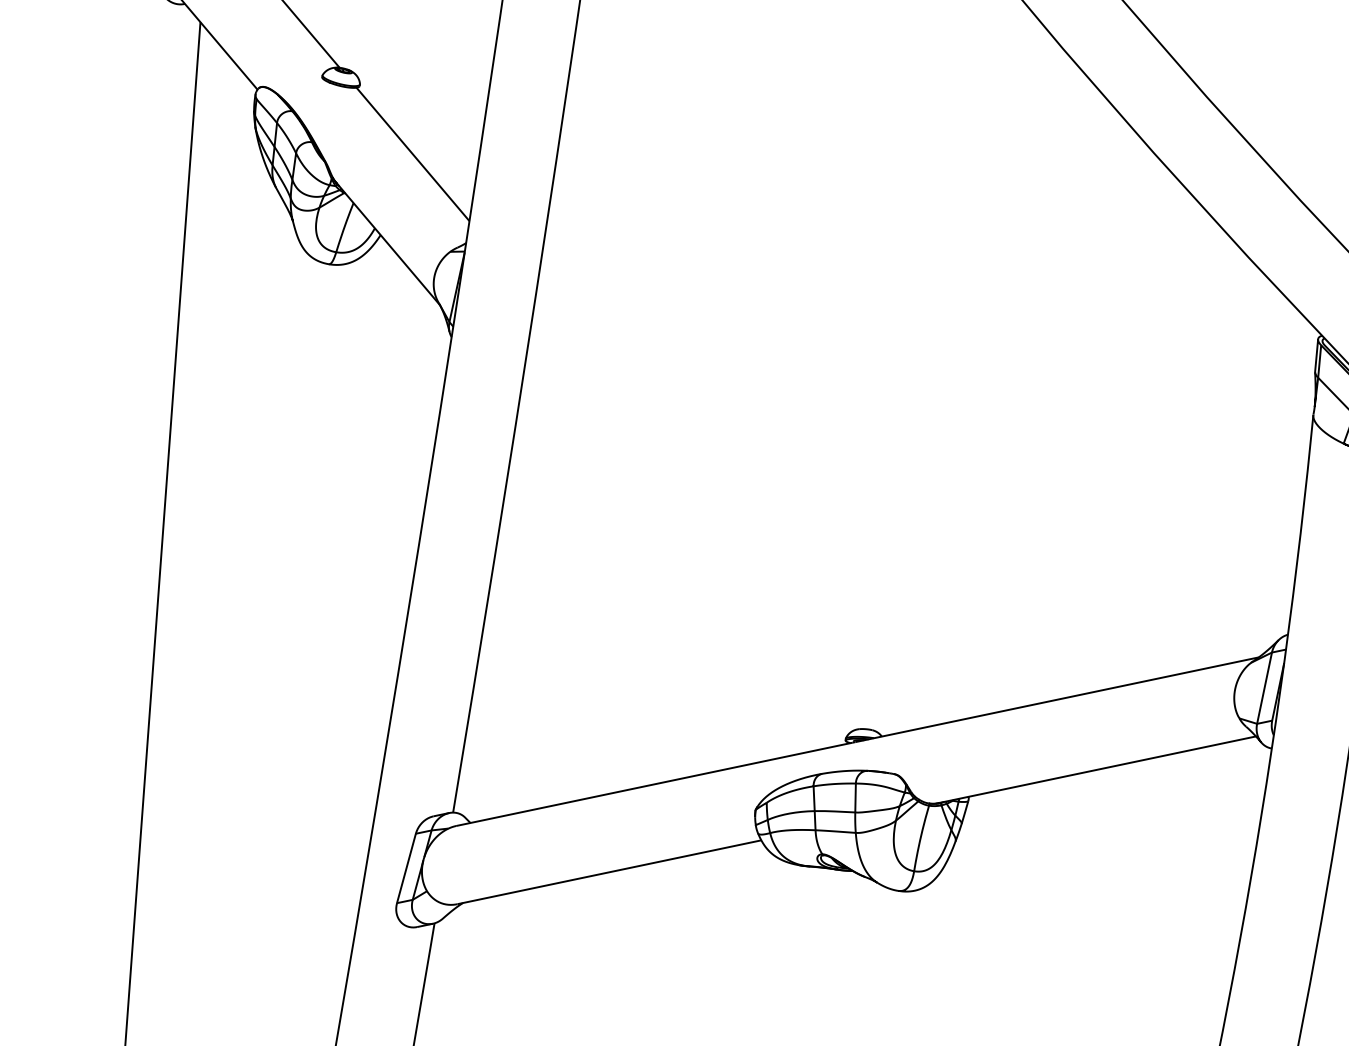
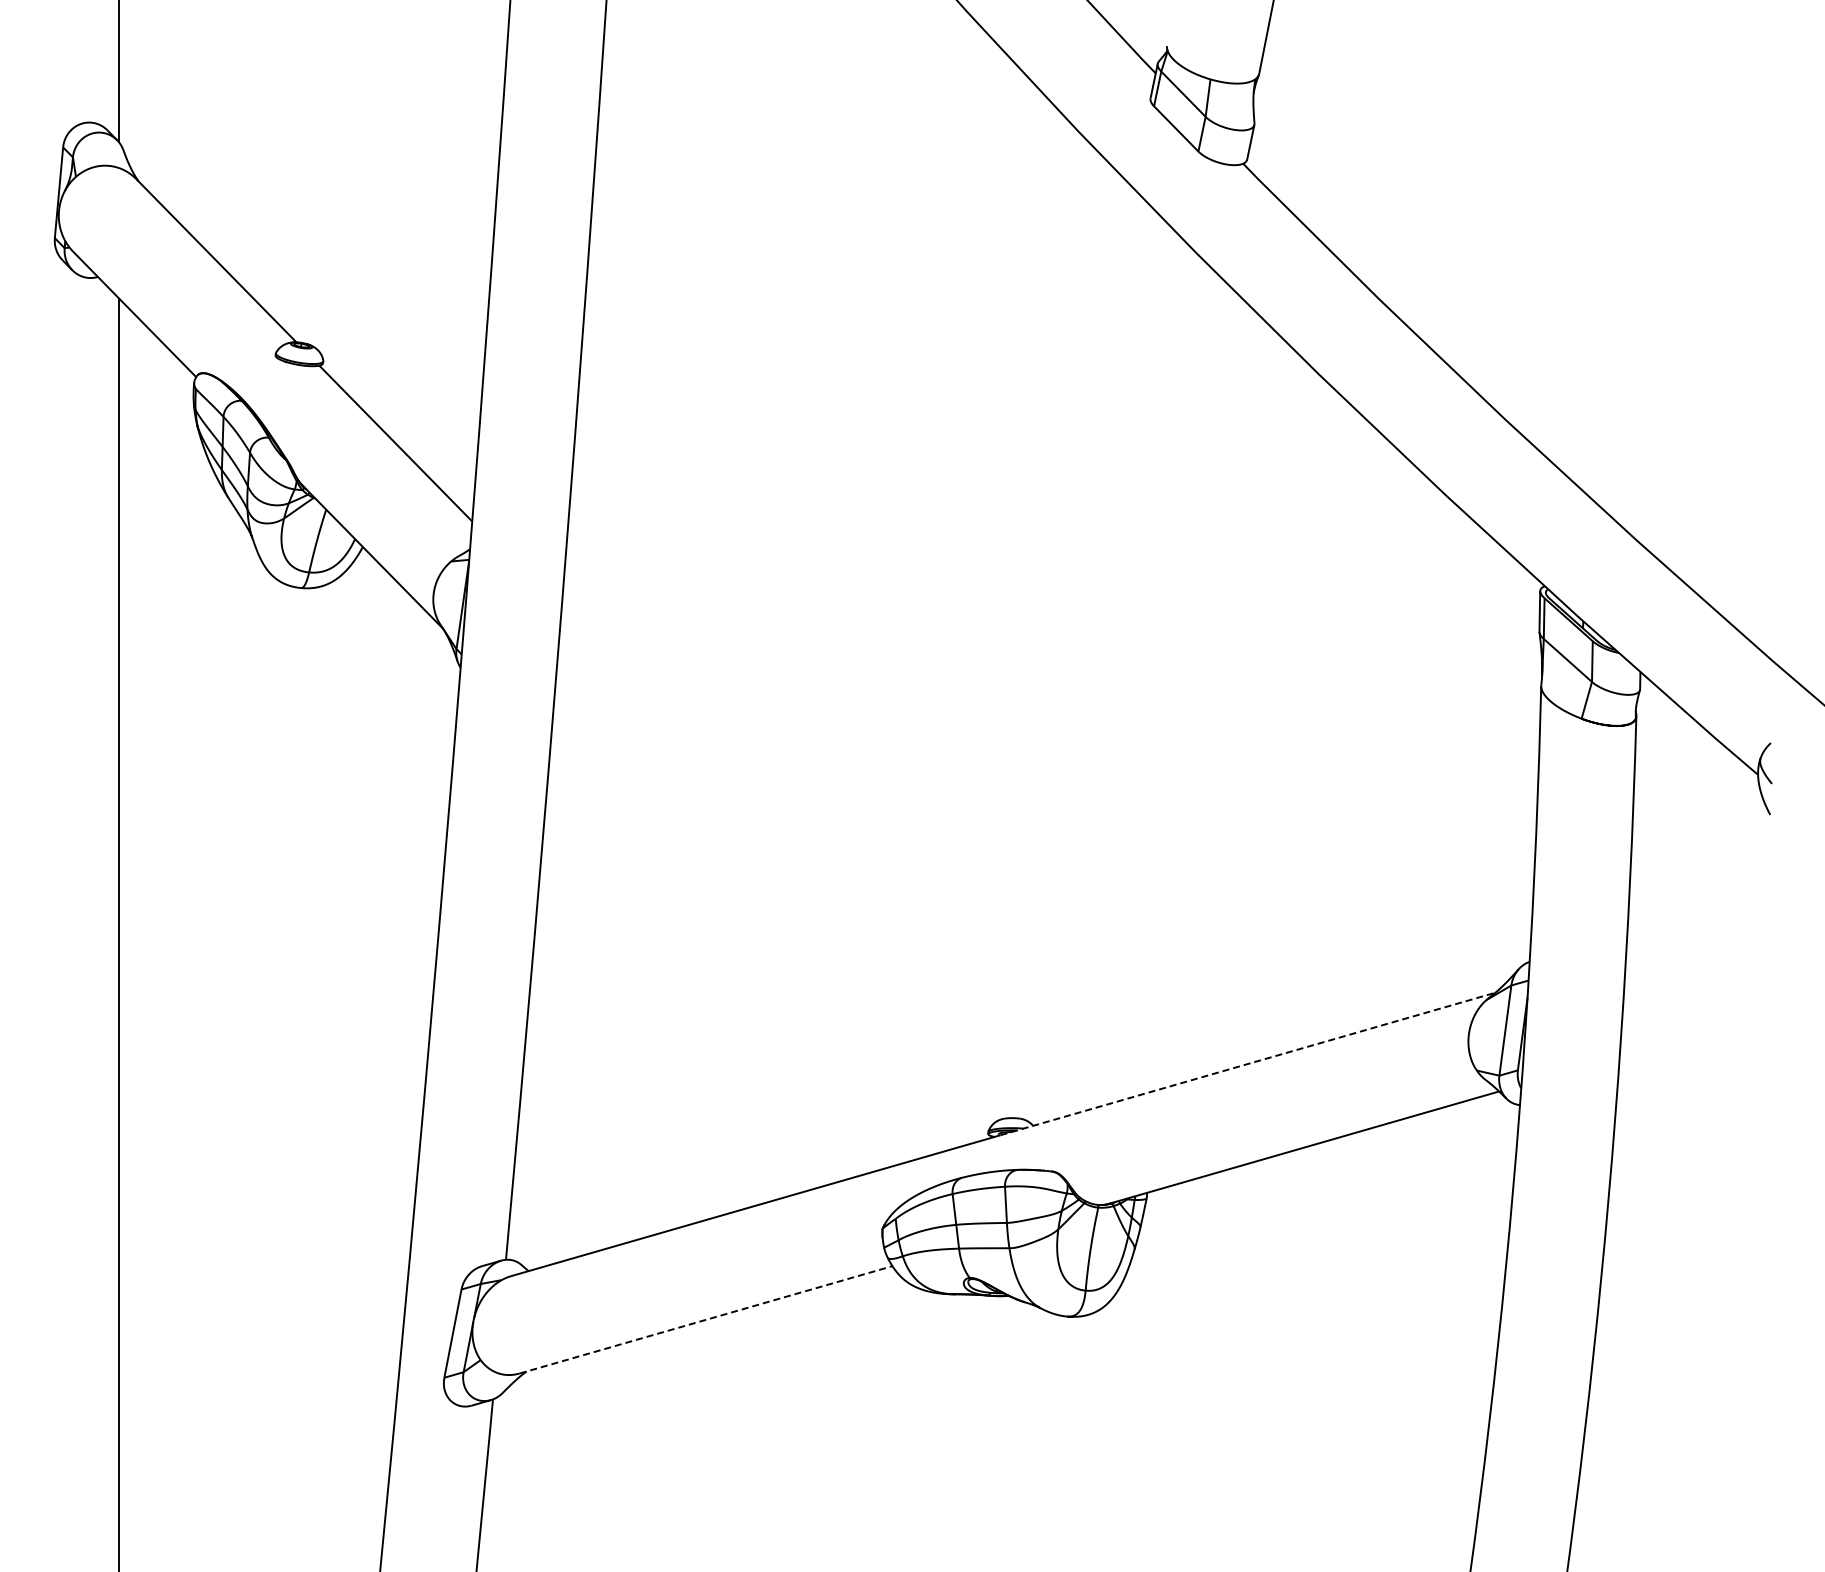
line: (1057, 699) -> (1248, 1063), solid -> dashed
line: (609, 872) -> (706, 1319), solid -> dashed

